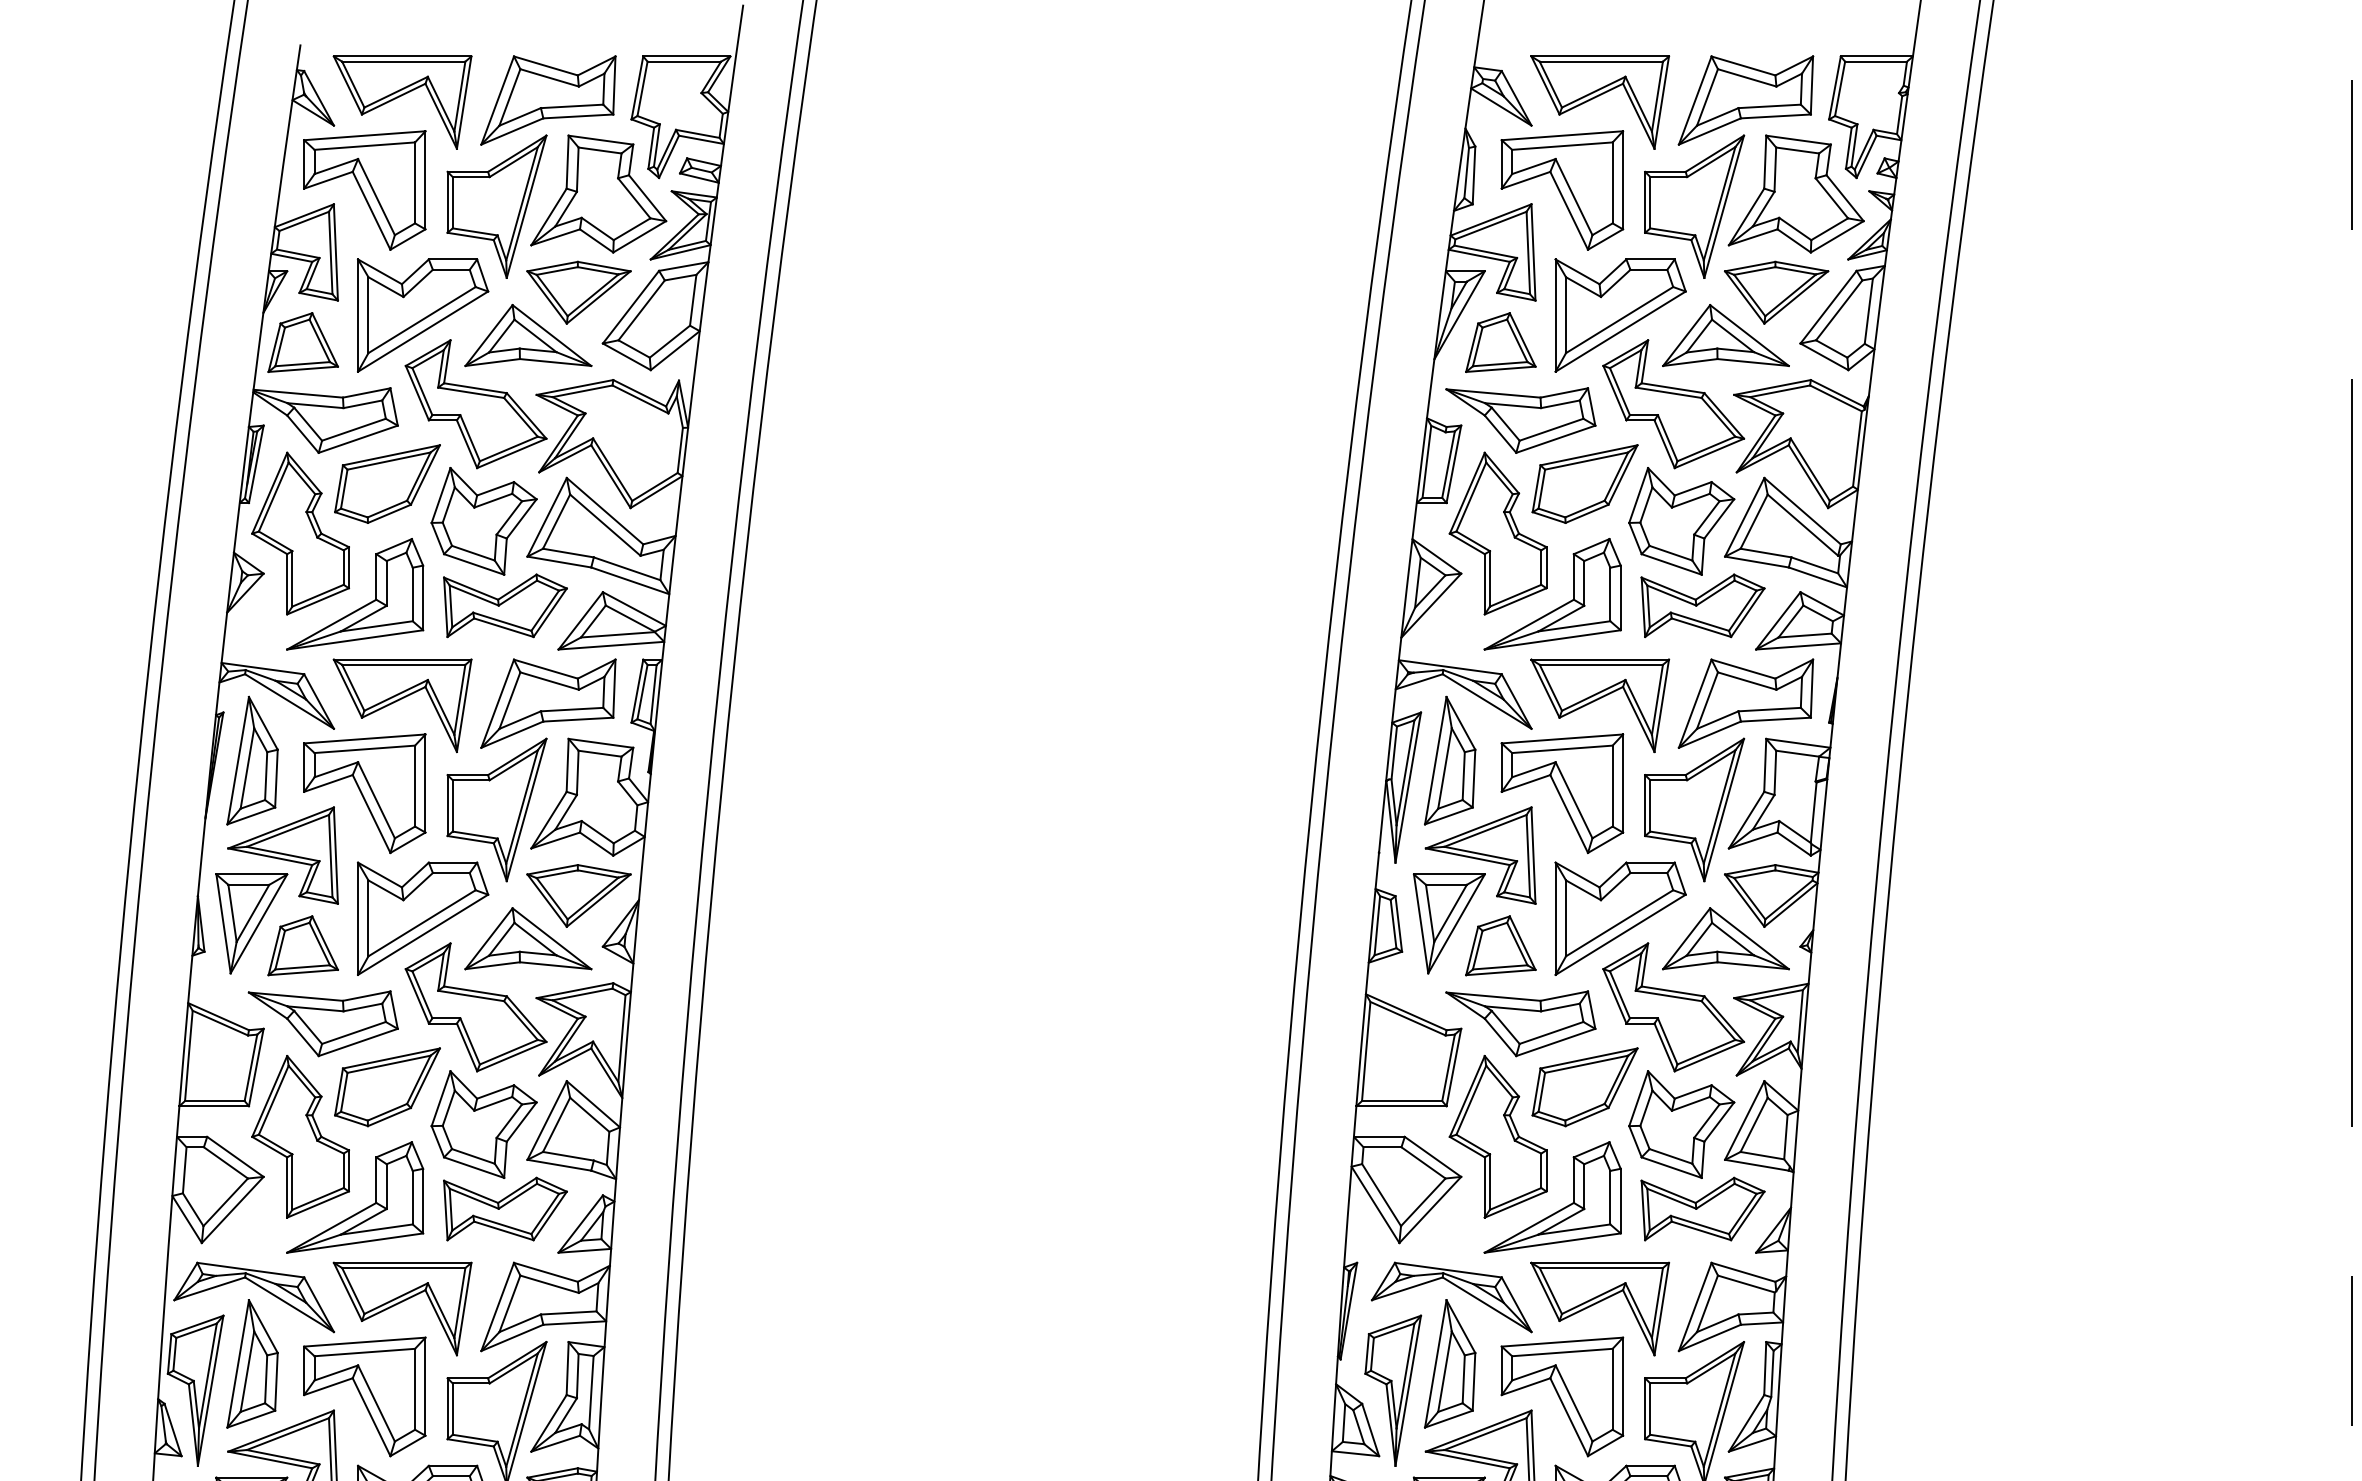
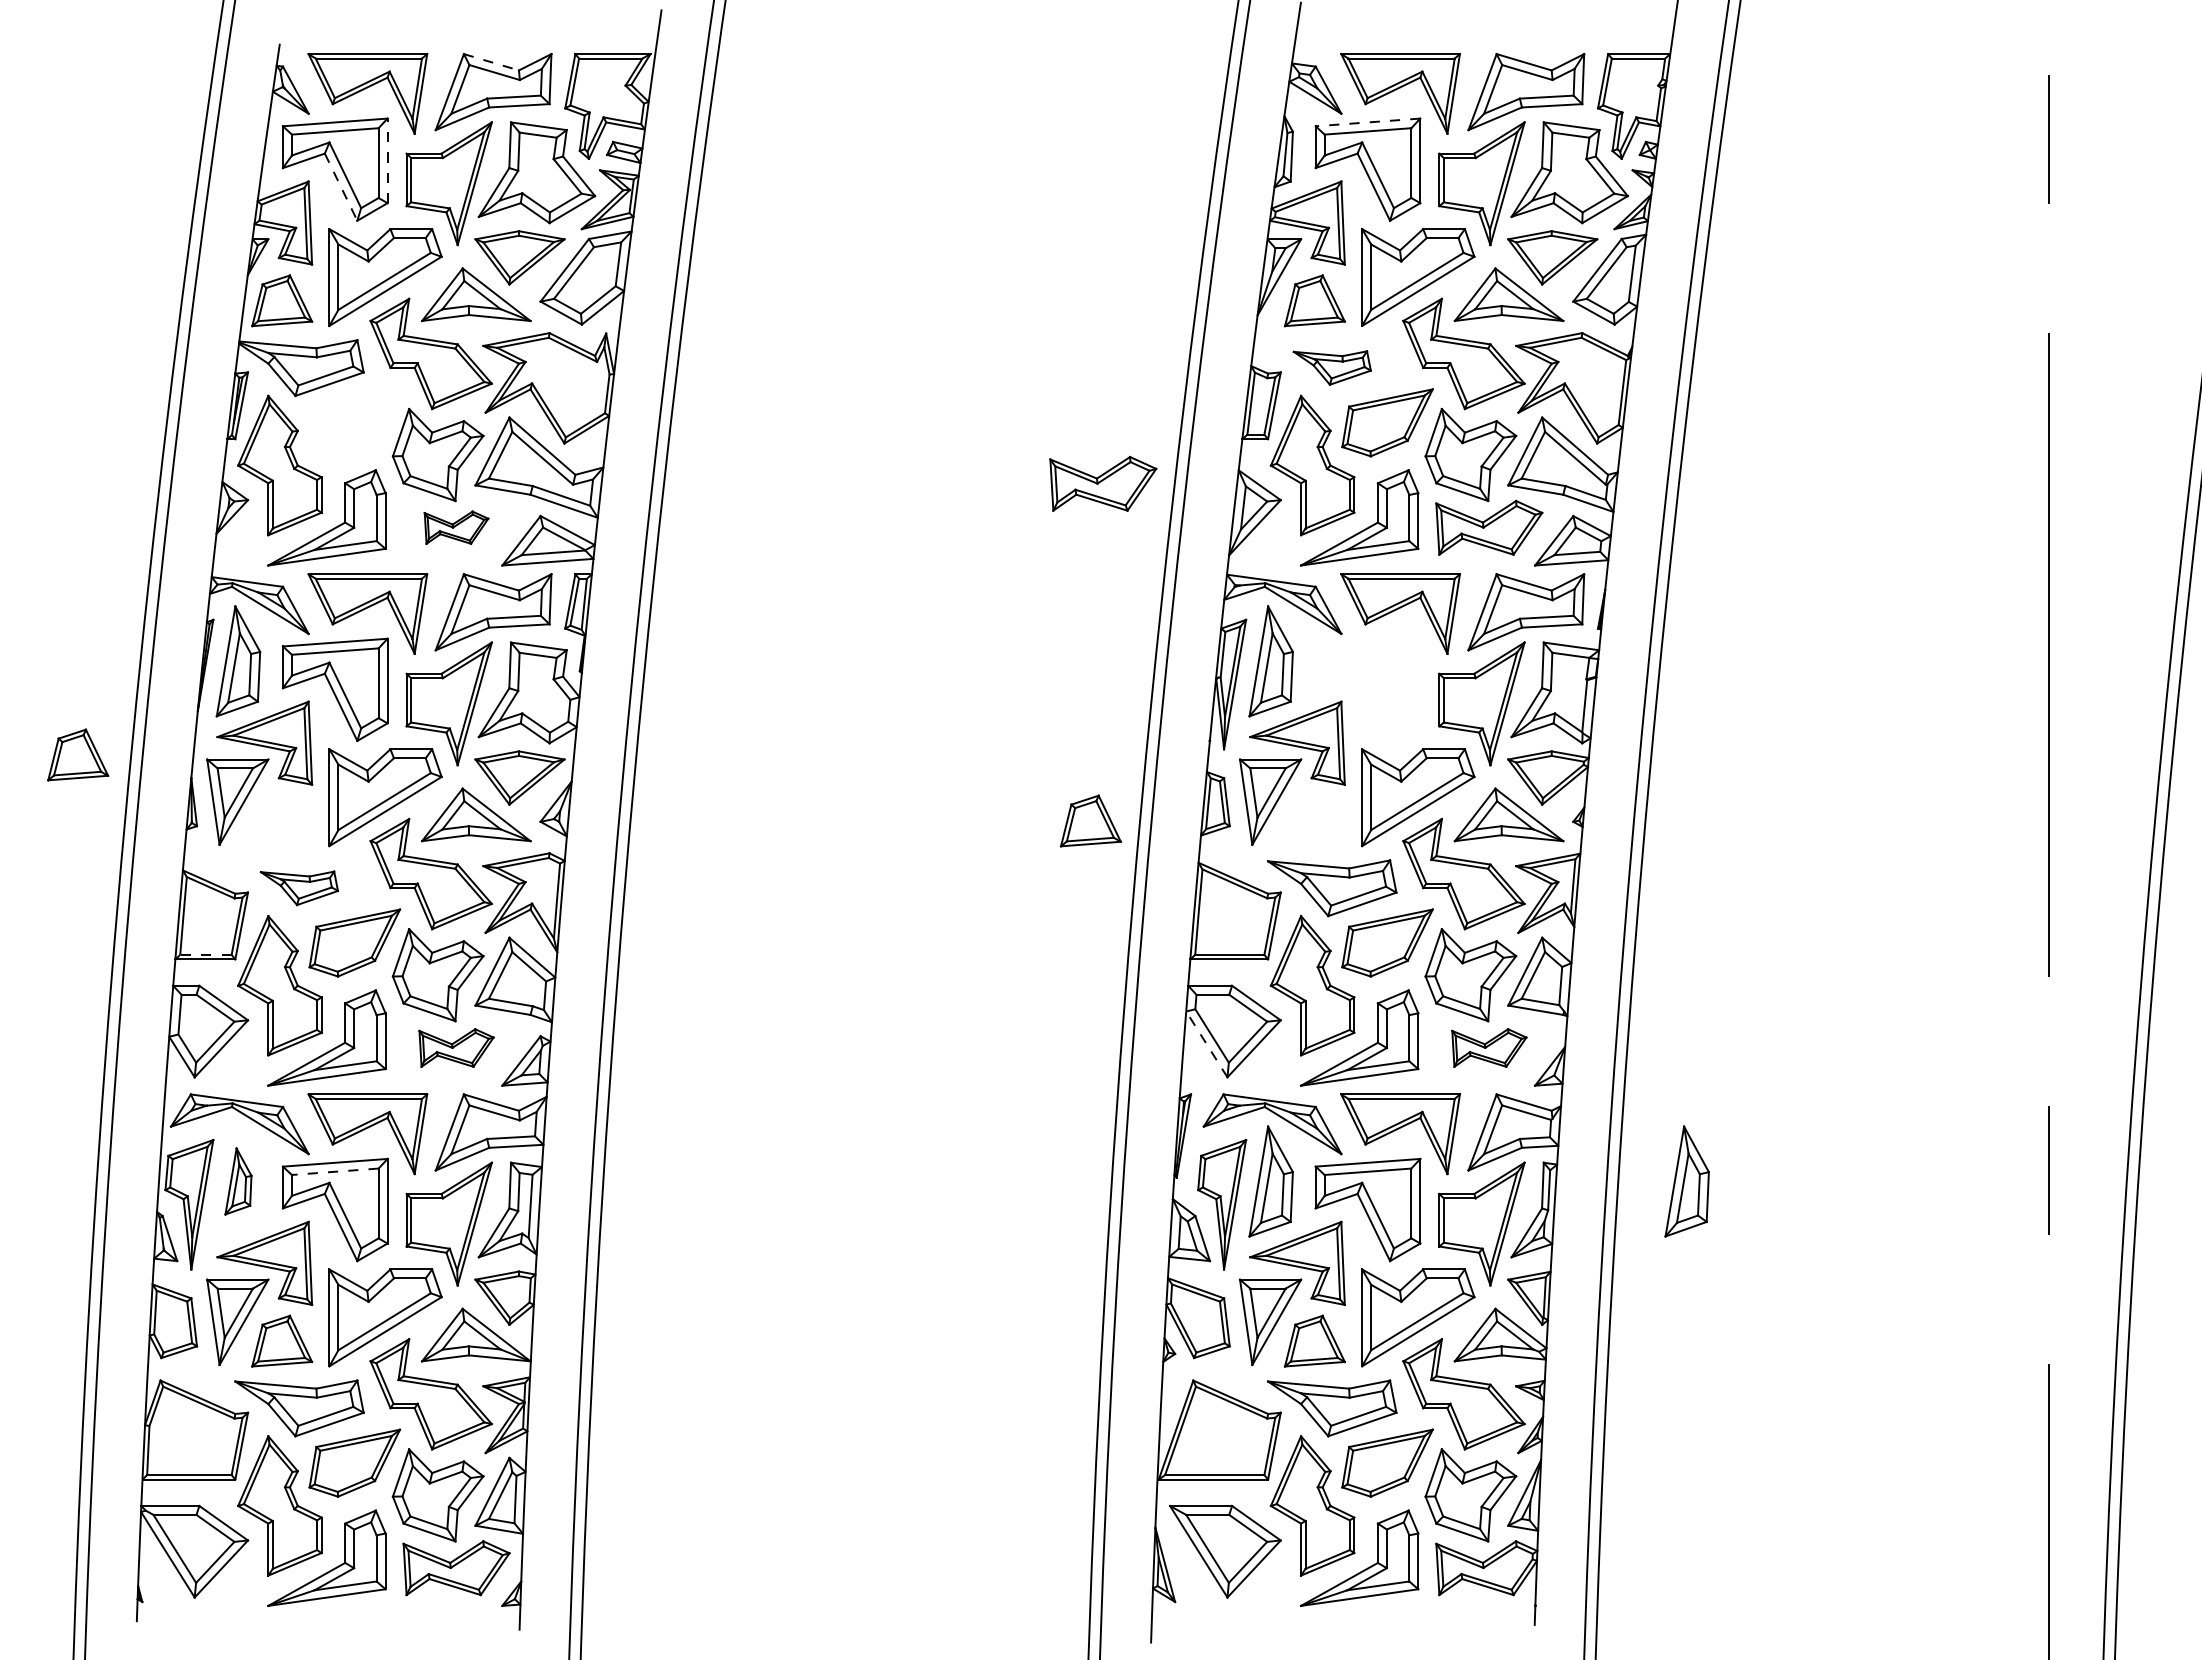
line: (545, 66) -> (491, 62), solid -> dashed
line: (1561, 135) -> (1367, 122), solid -> dashed
line: (425, 179) -> (387, 160), solid -> dashed
line: (372, 211) -> (341, 187), solid -> dashed
part: (1521, 419) -> (1332, 367), size x0.6
part: (387, 483) -> (354, 422), removed
part: (1255, 554) -> (1103, 483), added
part: (505, 605) -> (456, 527), size x0.6
part: (1561, 793) -> (1367, 689), removed
part: (303, 945) -> (78, 754), moved
part: (1500, 945) -> (1090, 820), moved
part: (323, 1024) -> (299, 888), size x0.6
line: (214, 1100) -> (205, 954), solid -> dashed
line: (1375, 1204) -> (1206, 1044), solid -> dashed
part: (505, 1208) -> (456, 1047), size x0.7
part: (1703, 1208) -> (1489, 1047), size x0.7
line: (363, 1352) -> (334, 1171), solid -> dashed
part: (252, 1363) -> (238, 1181), size x0.6
part: (1931, 1363) -> (1686, 1181), added

